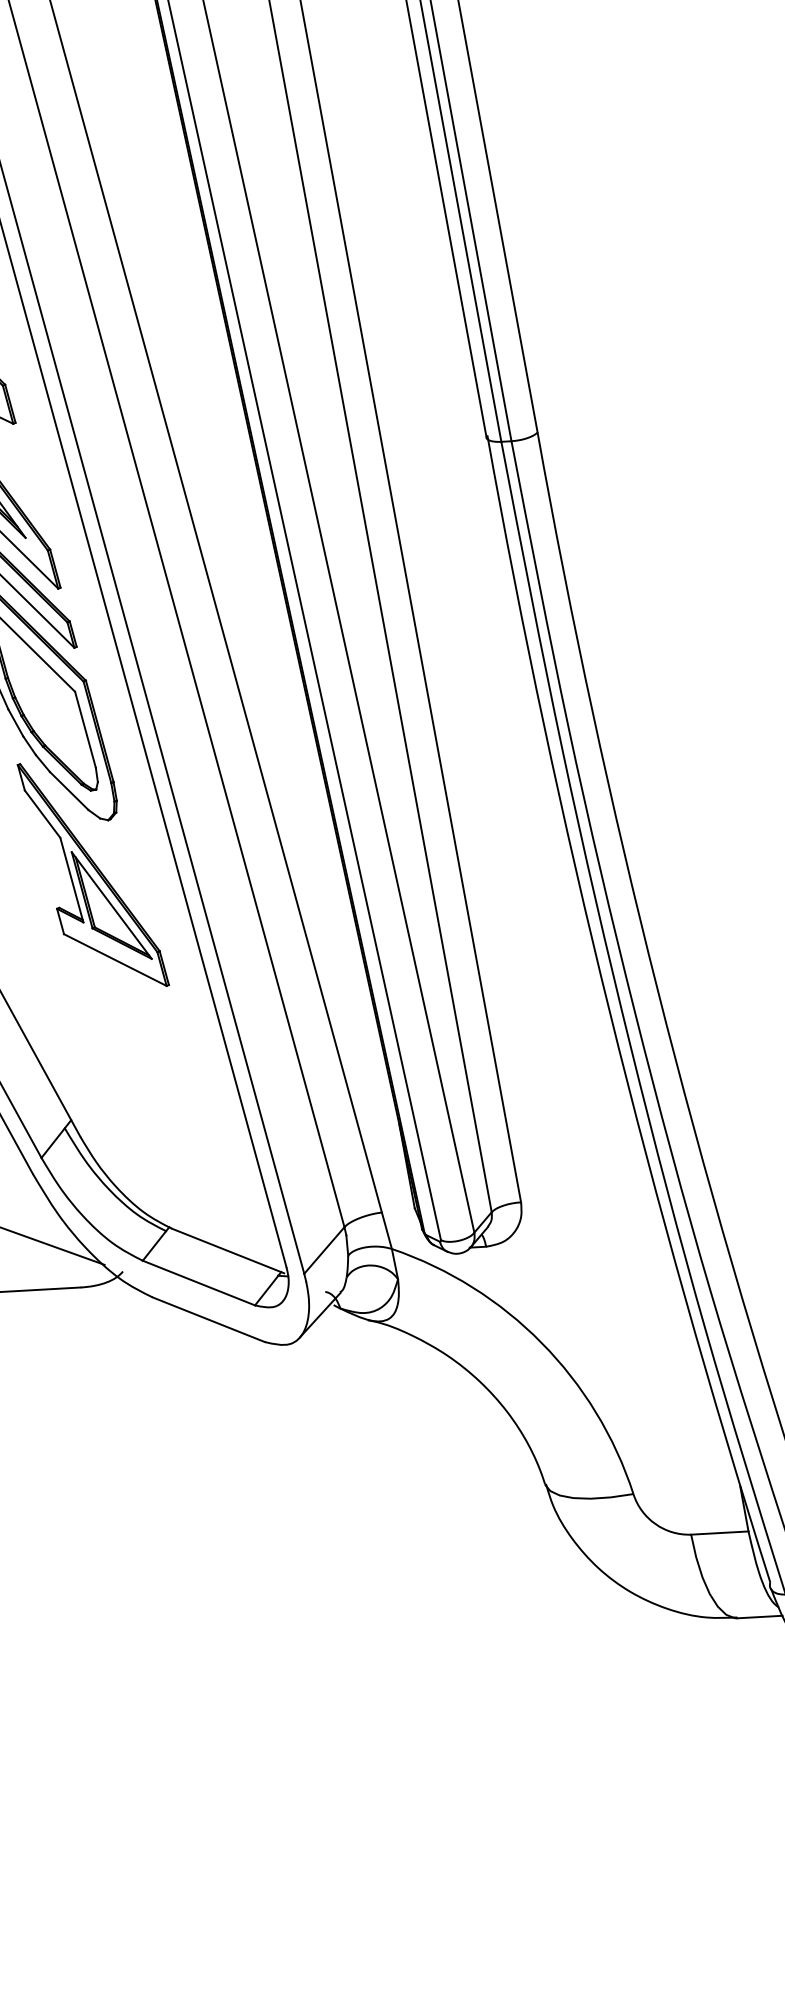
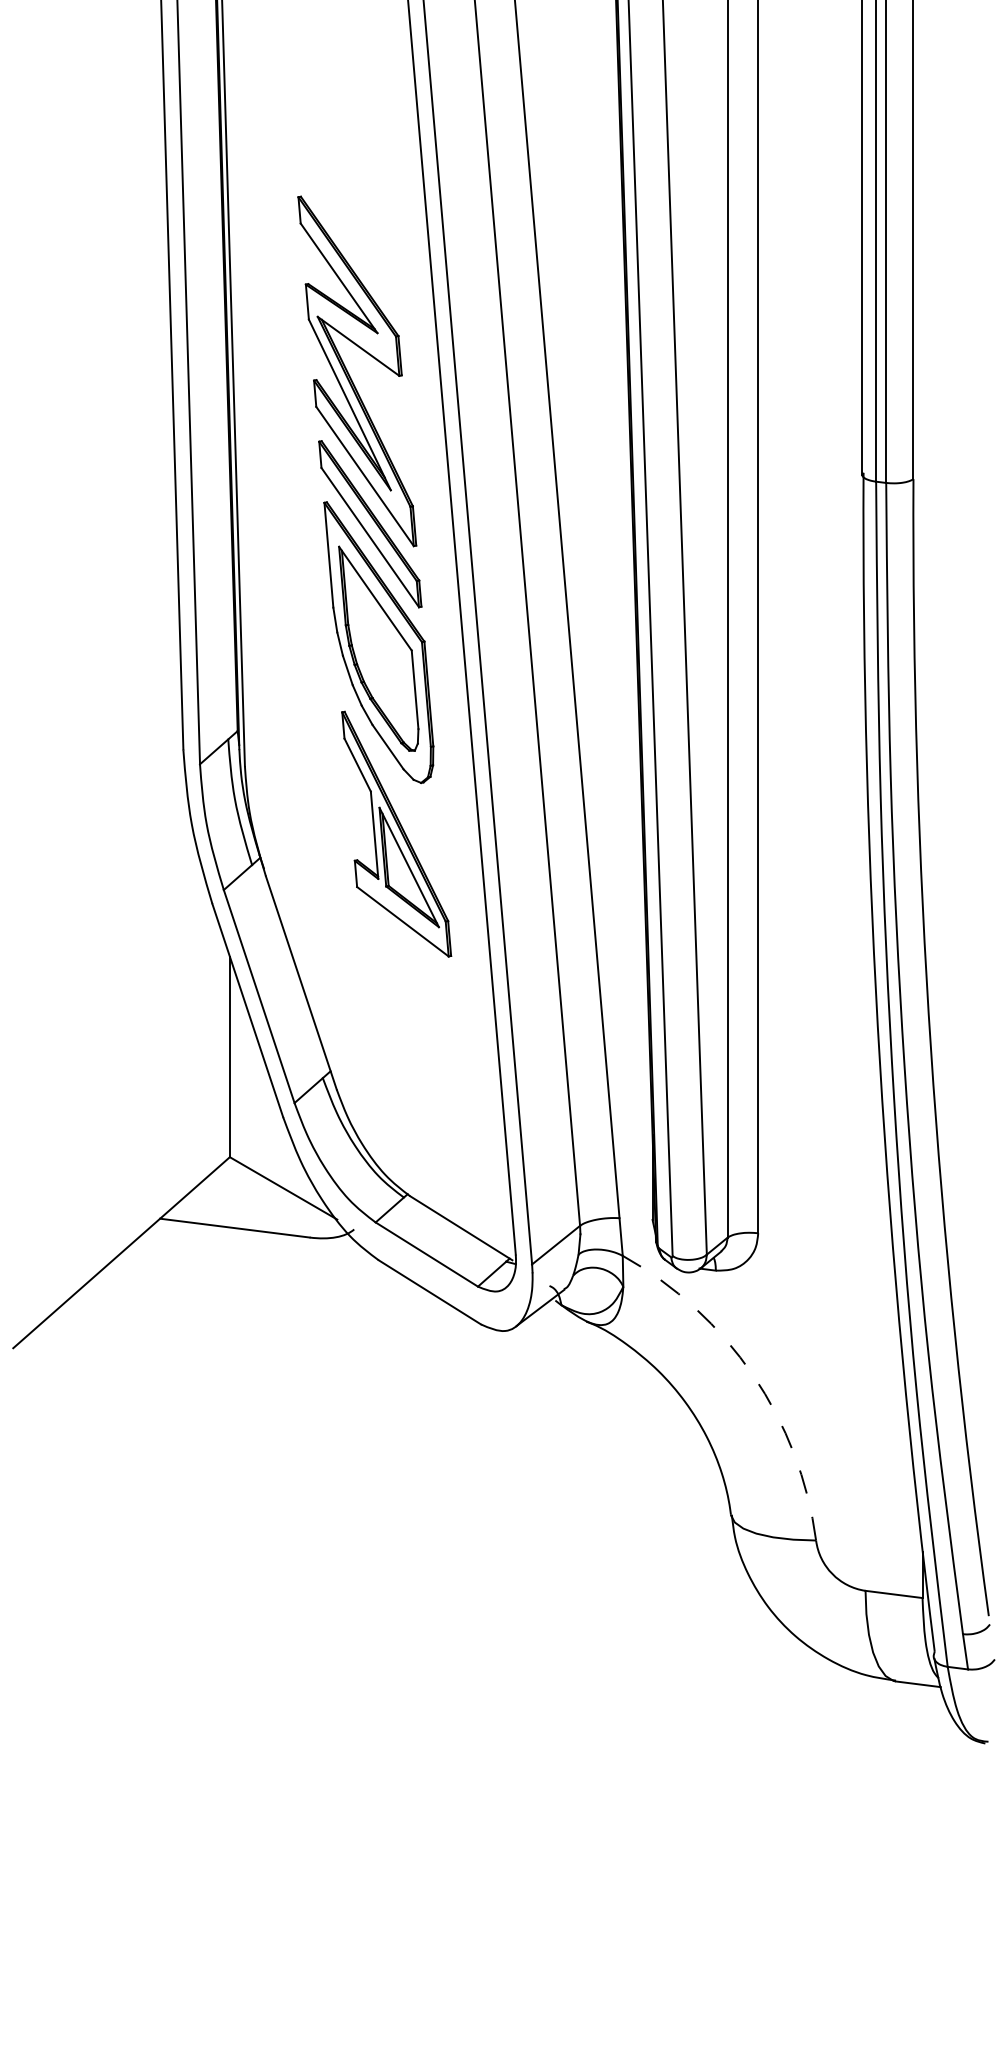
arc: (542, 1343) -> (753, 1375), solid -> dashed

